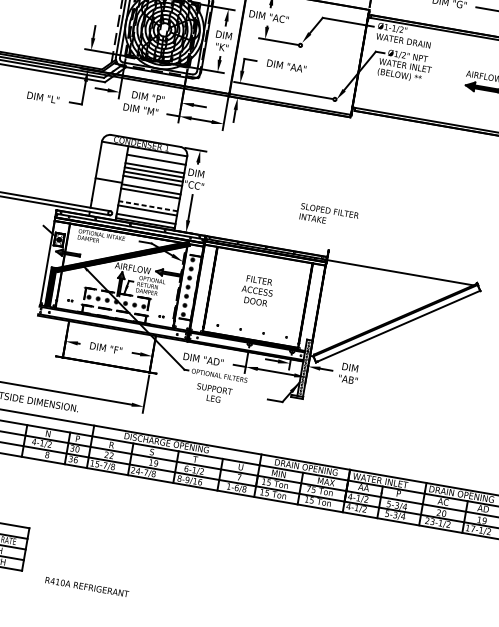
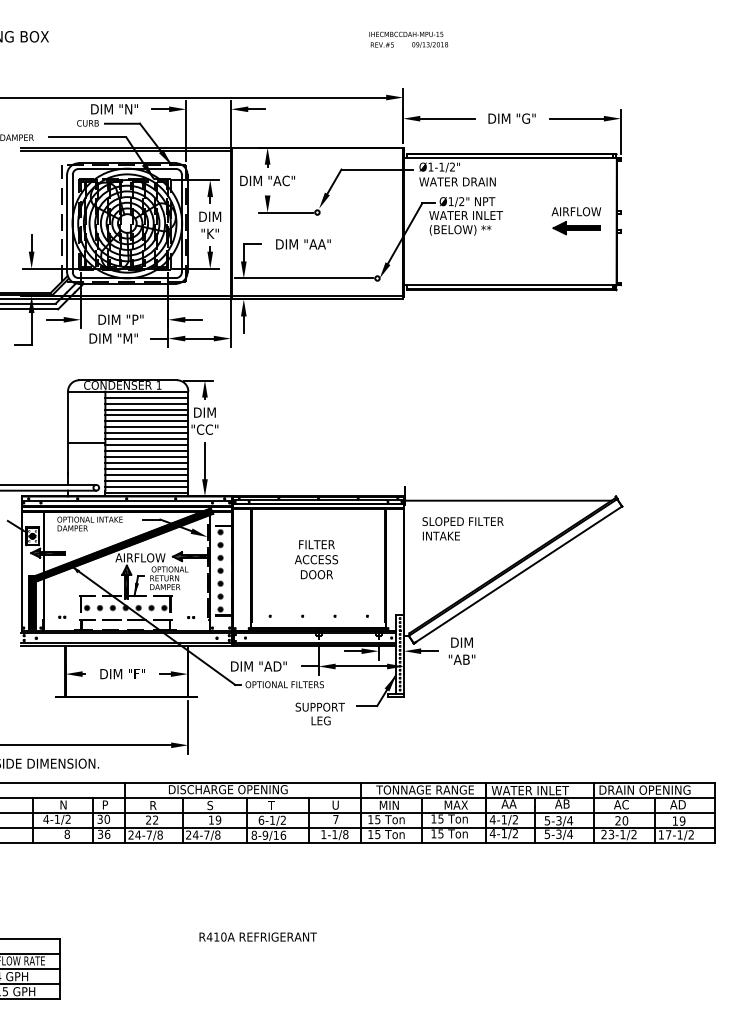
line: (156, 155) -> (146, 397), added
line: (155, 163) -> (146, 409), added
line: (151, 185) -> (146, 439), added
line: (149, 197) -> (146, 457), added
line: (148, 202) -> (146, 463), added
line: (148, 206) -> (146, 469), dashed -> solid
line: (146, 214) -> (146, 481), added
text: (328, 215) -> (462, 528), moved
text: (213, 393) -> (319, 713), moved
text: (94, 463) -> (134, 834), 15-7/8 -> 24-7/8
text: (305, 466) -> (424, 789), DRAIN OPENING -> TONNAGE RANGE
text: (236, 487) -> (334, 834), 1-6/8 -> 1-1/8
text: (308, 488) -> (433, 818), 75 -> 15
text: (401, 493) -> (562, 803), P -> AB
text: (86, 586) -> (257, 936), moved

